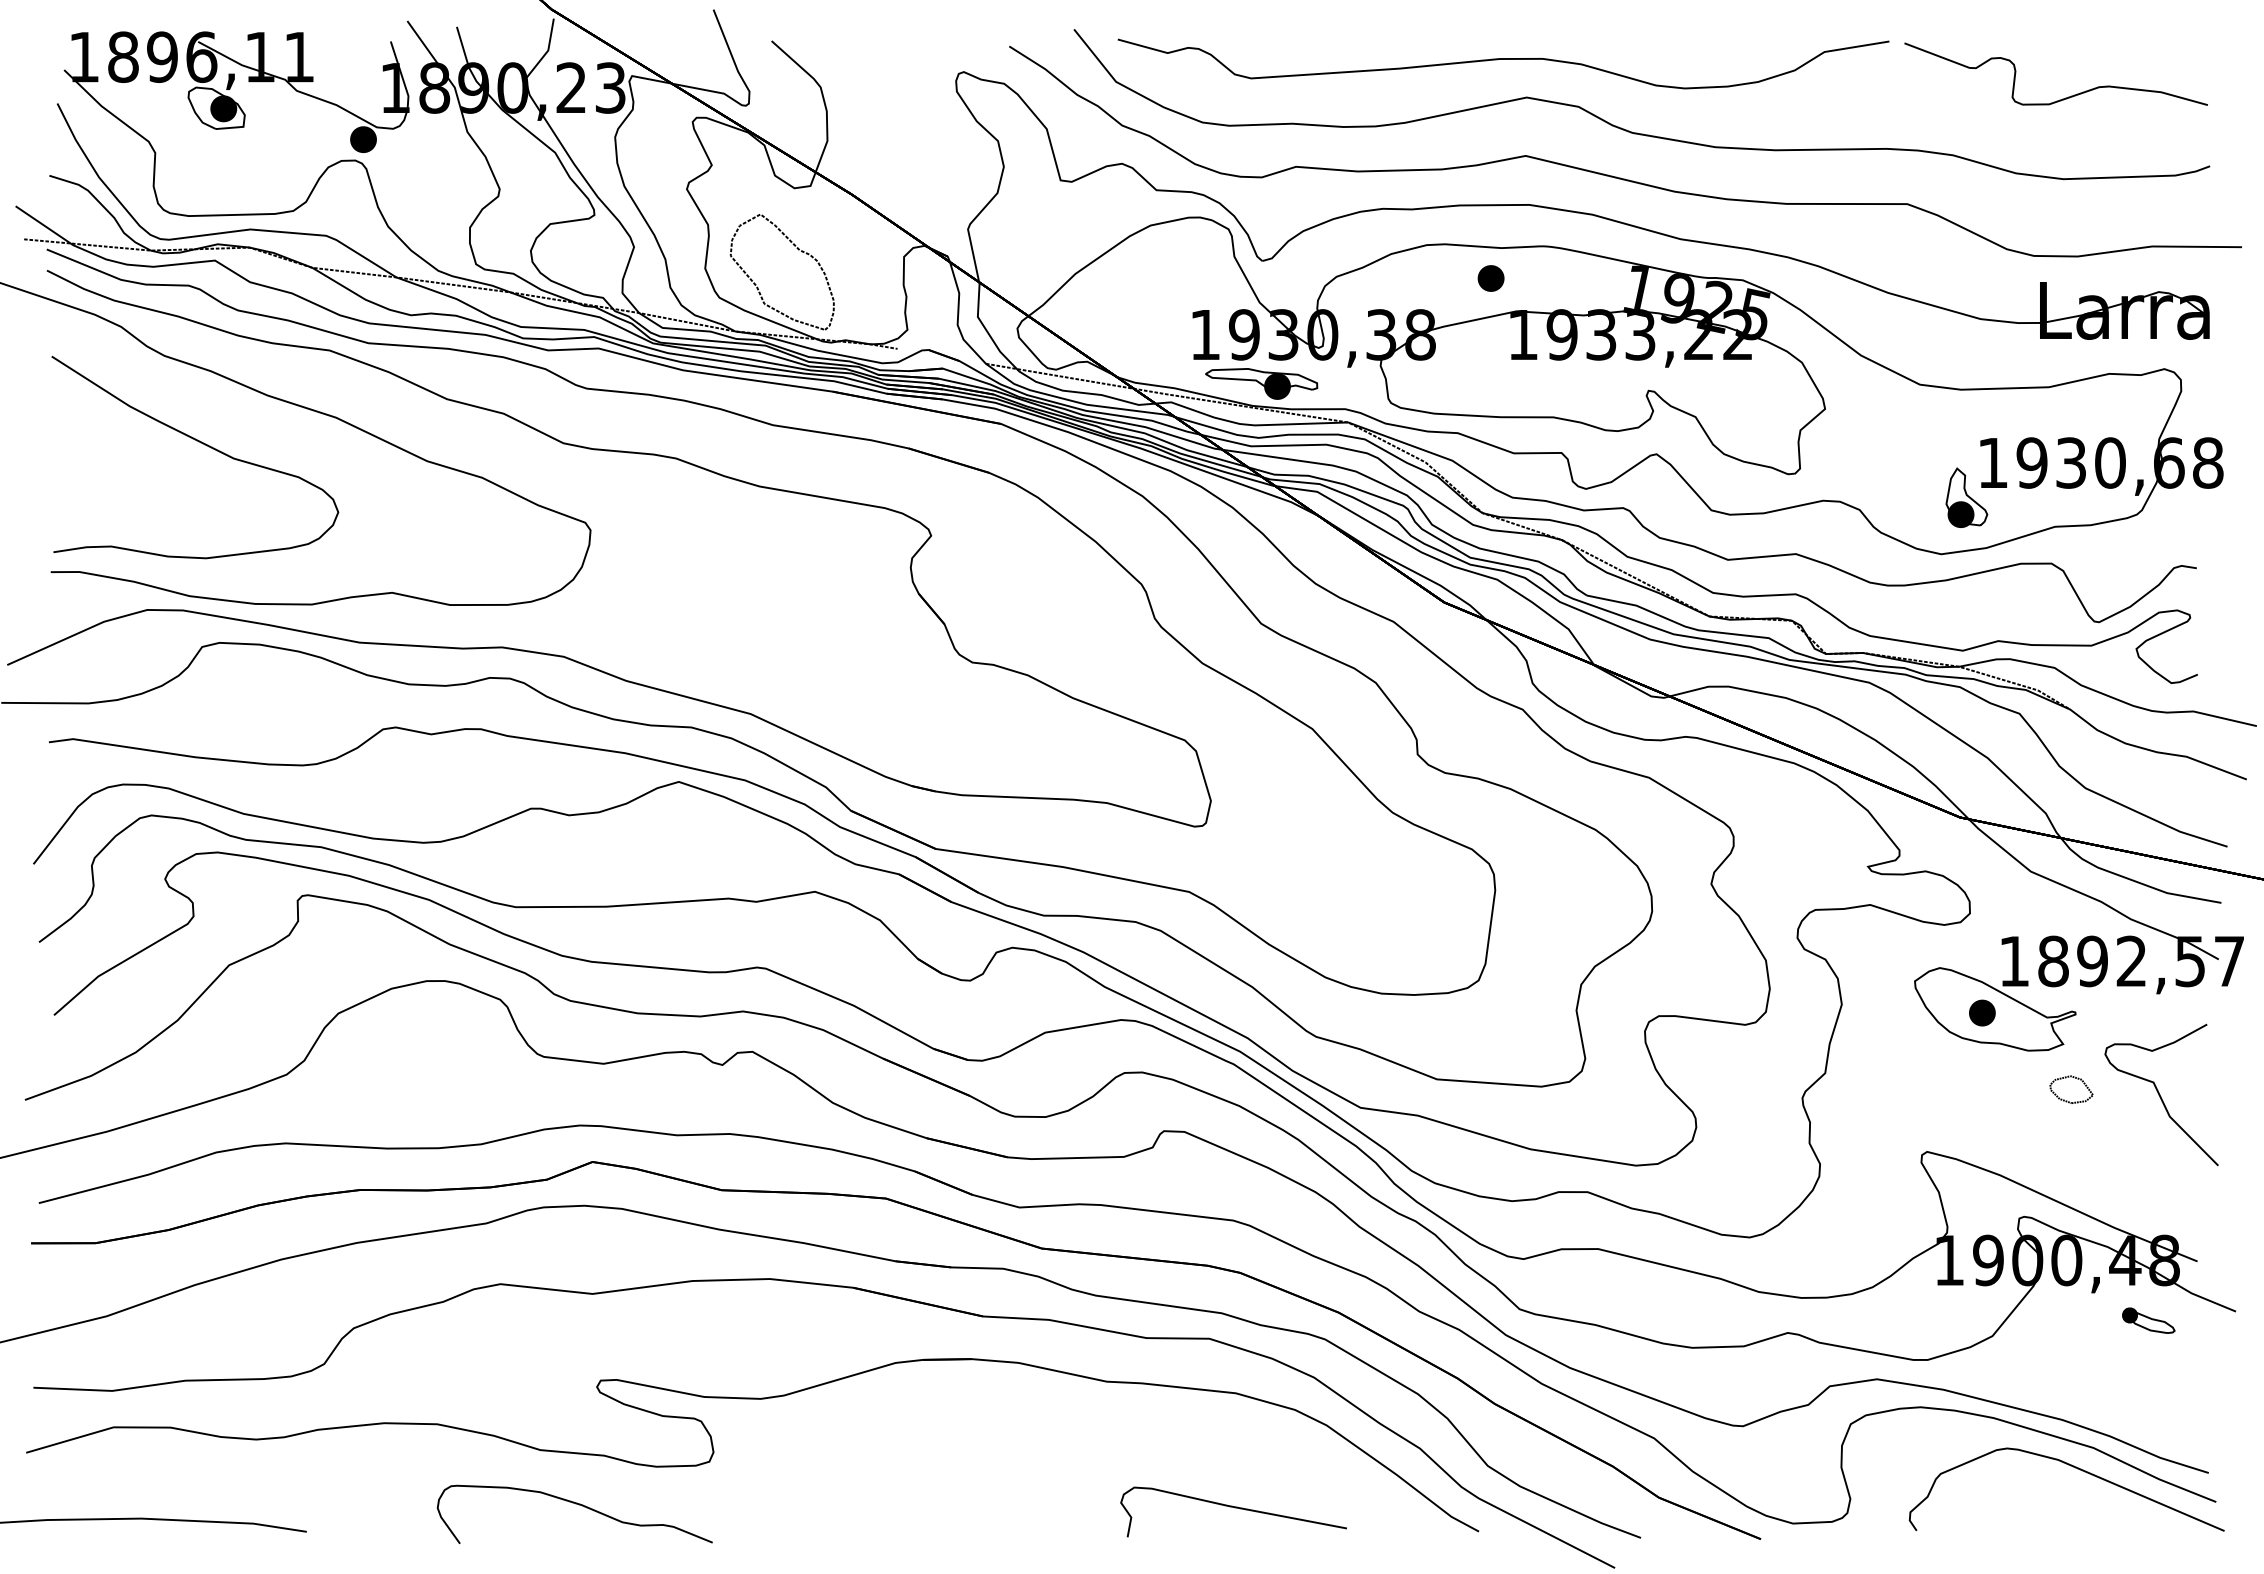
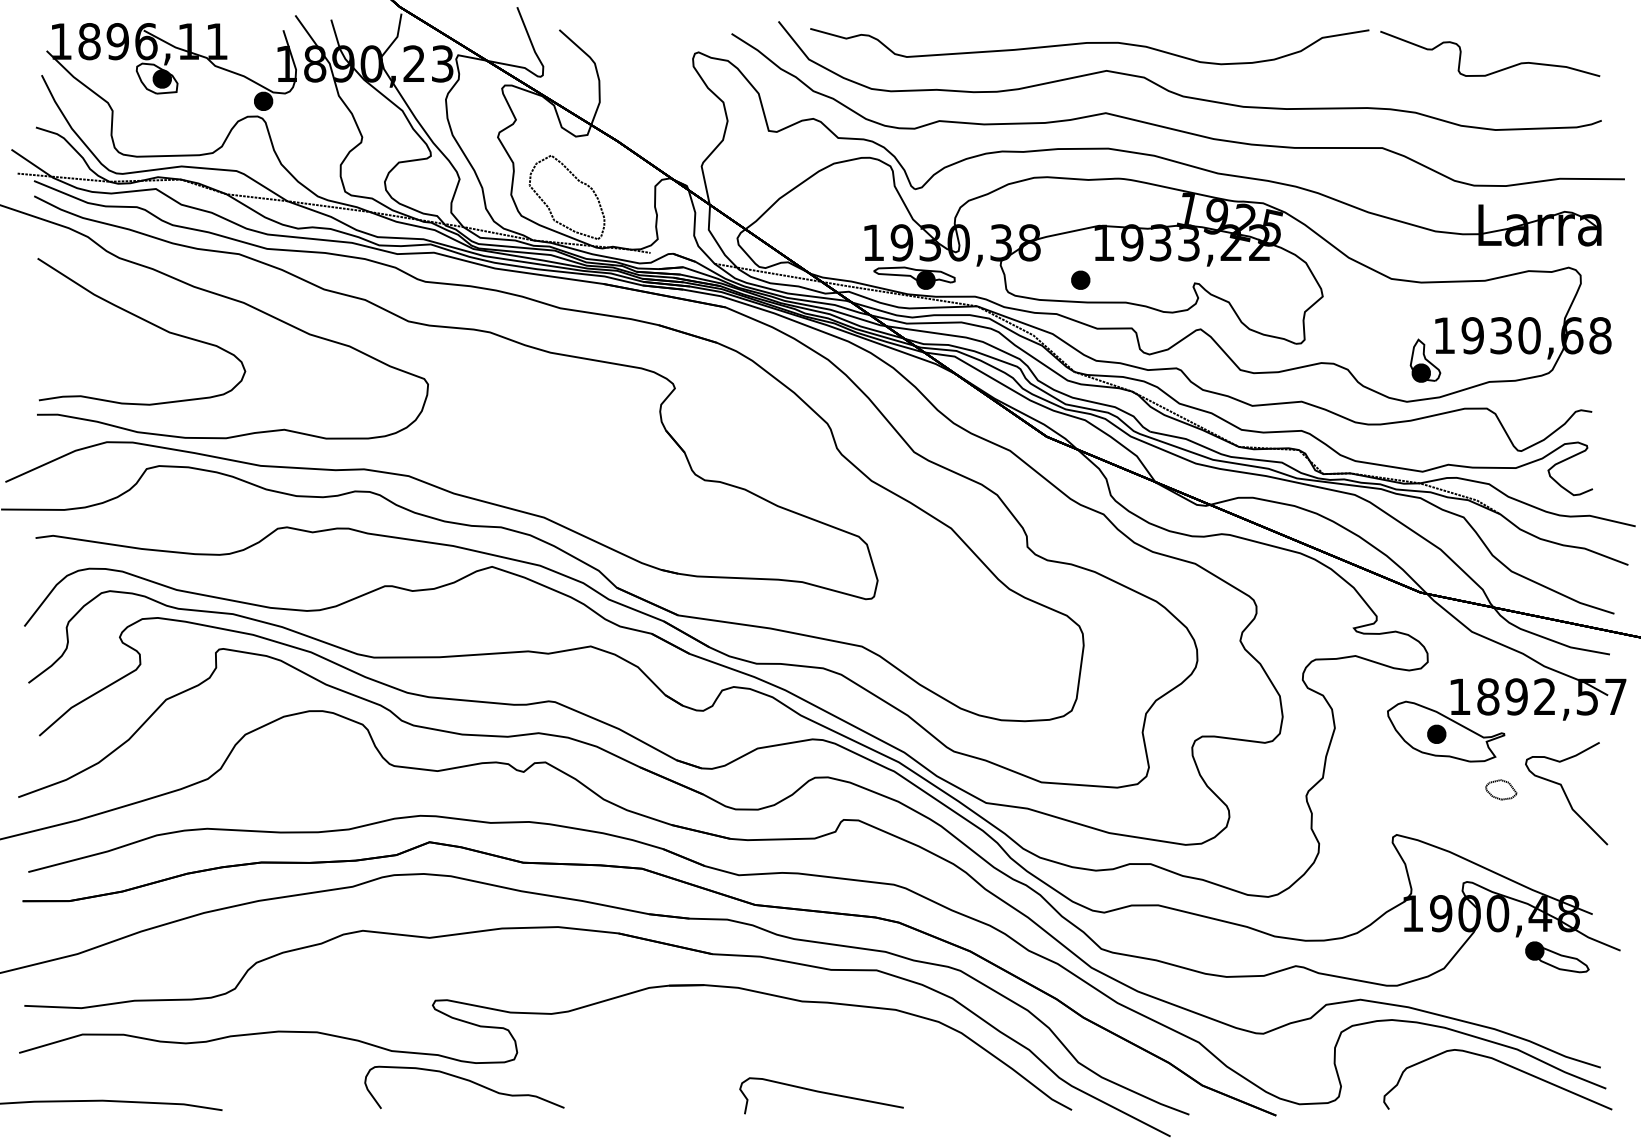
part: (1490, 278) -> (1080, 280), moved
part: (2148, 1320) -> (1557, 957), size x1.67
curve: (575, 1504) -> (465, 1080), moved
curve: (1234, 1508) -> (822, 1093), moved

